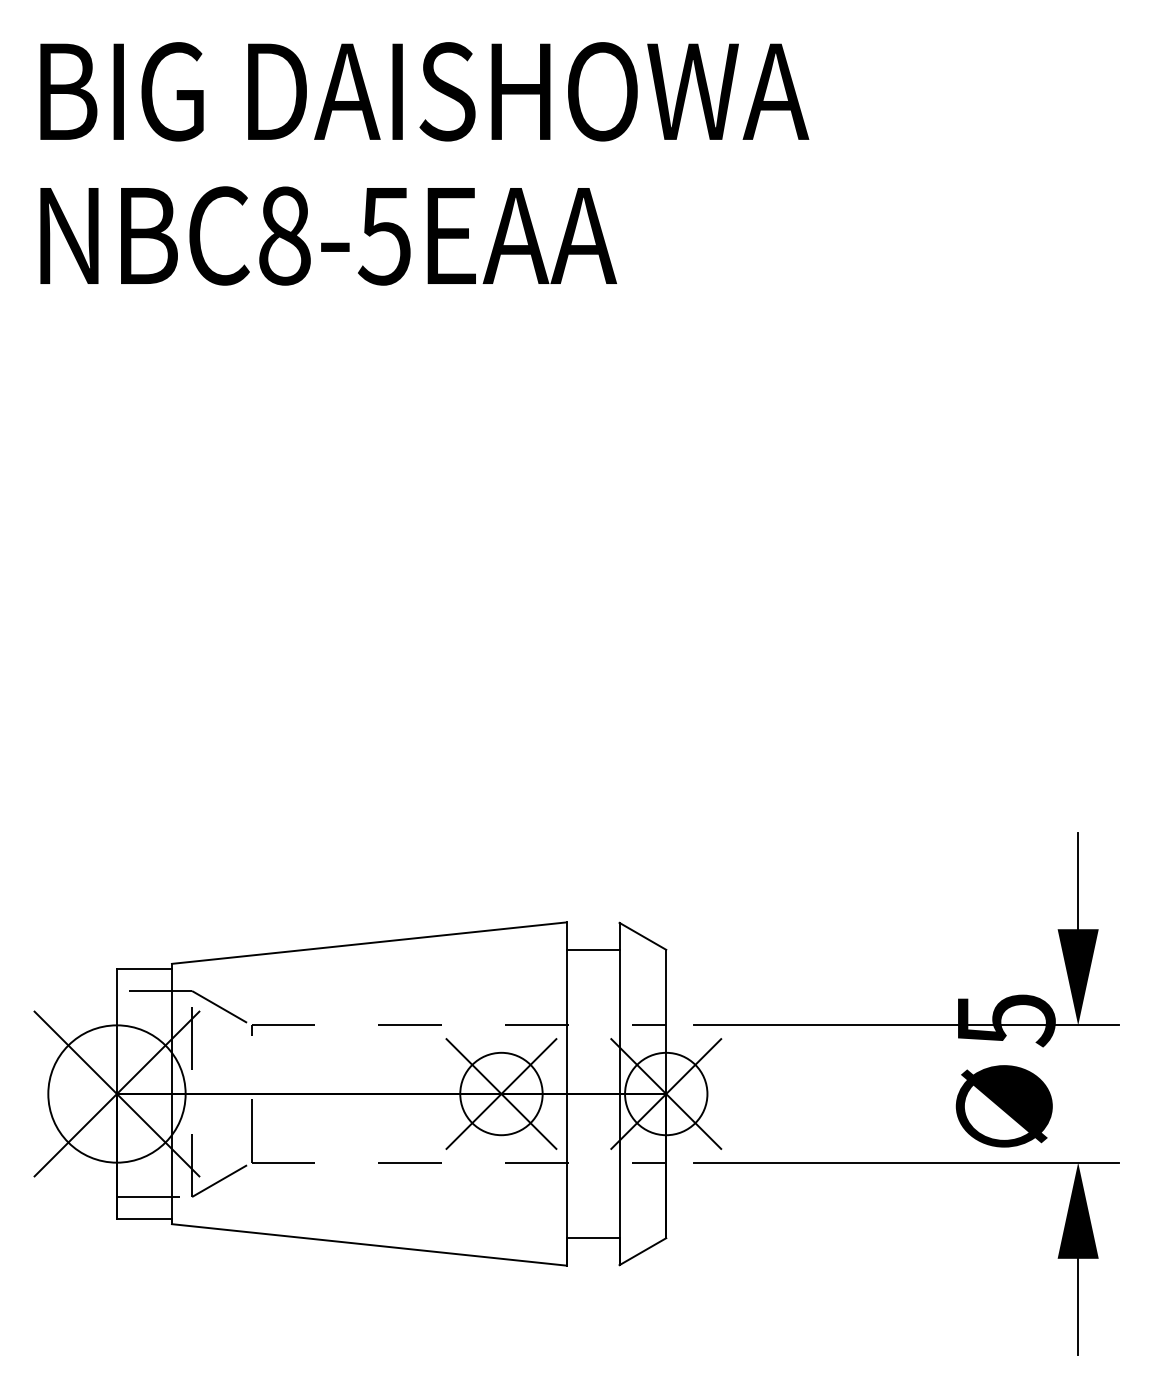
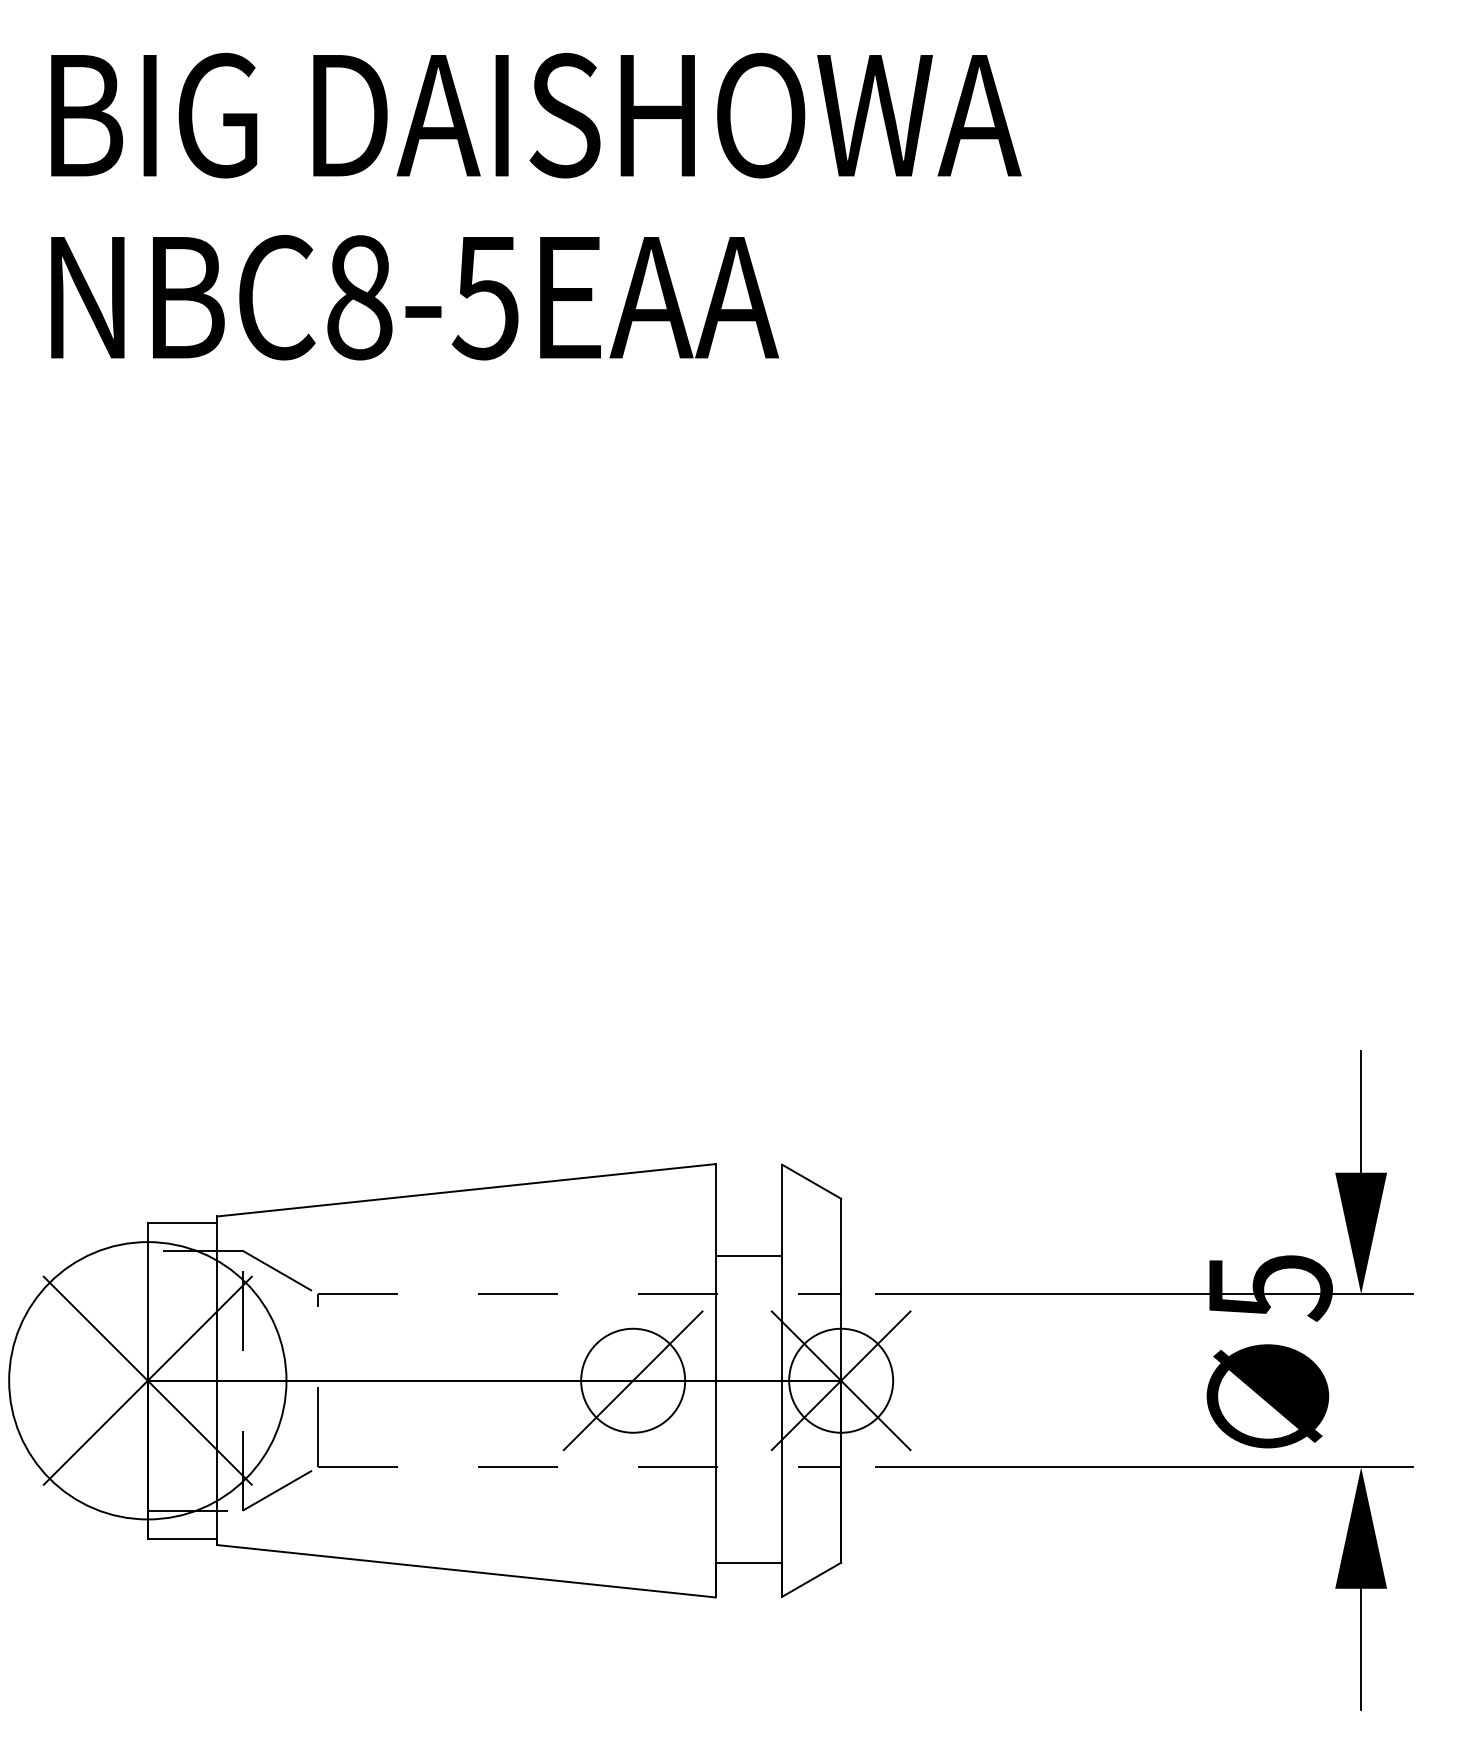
line: (592, 949) -> (748, 1255), moved
circle: (116, 1093) -> (147, 1380), size x1.6
line: (500, 1093) -> (632, 1380), removed

